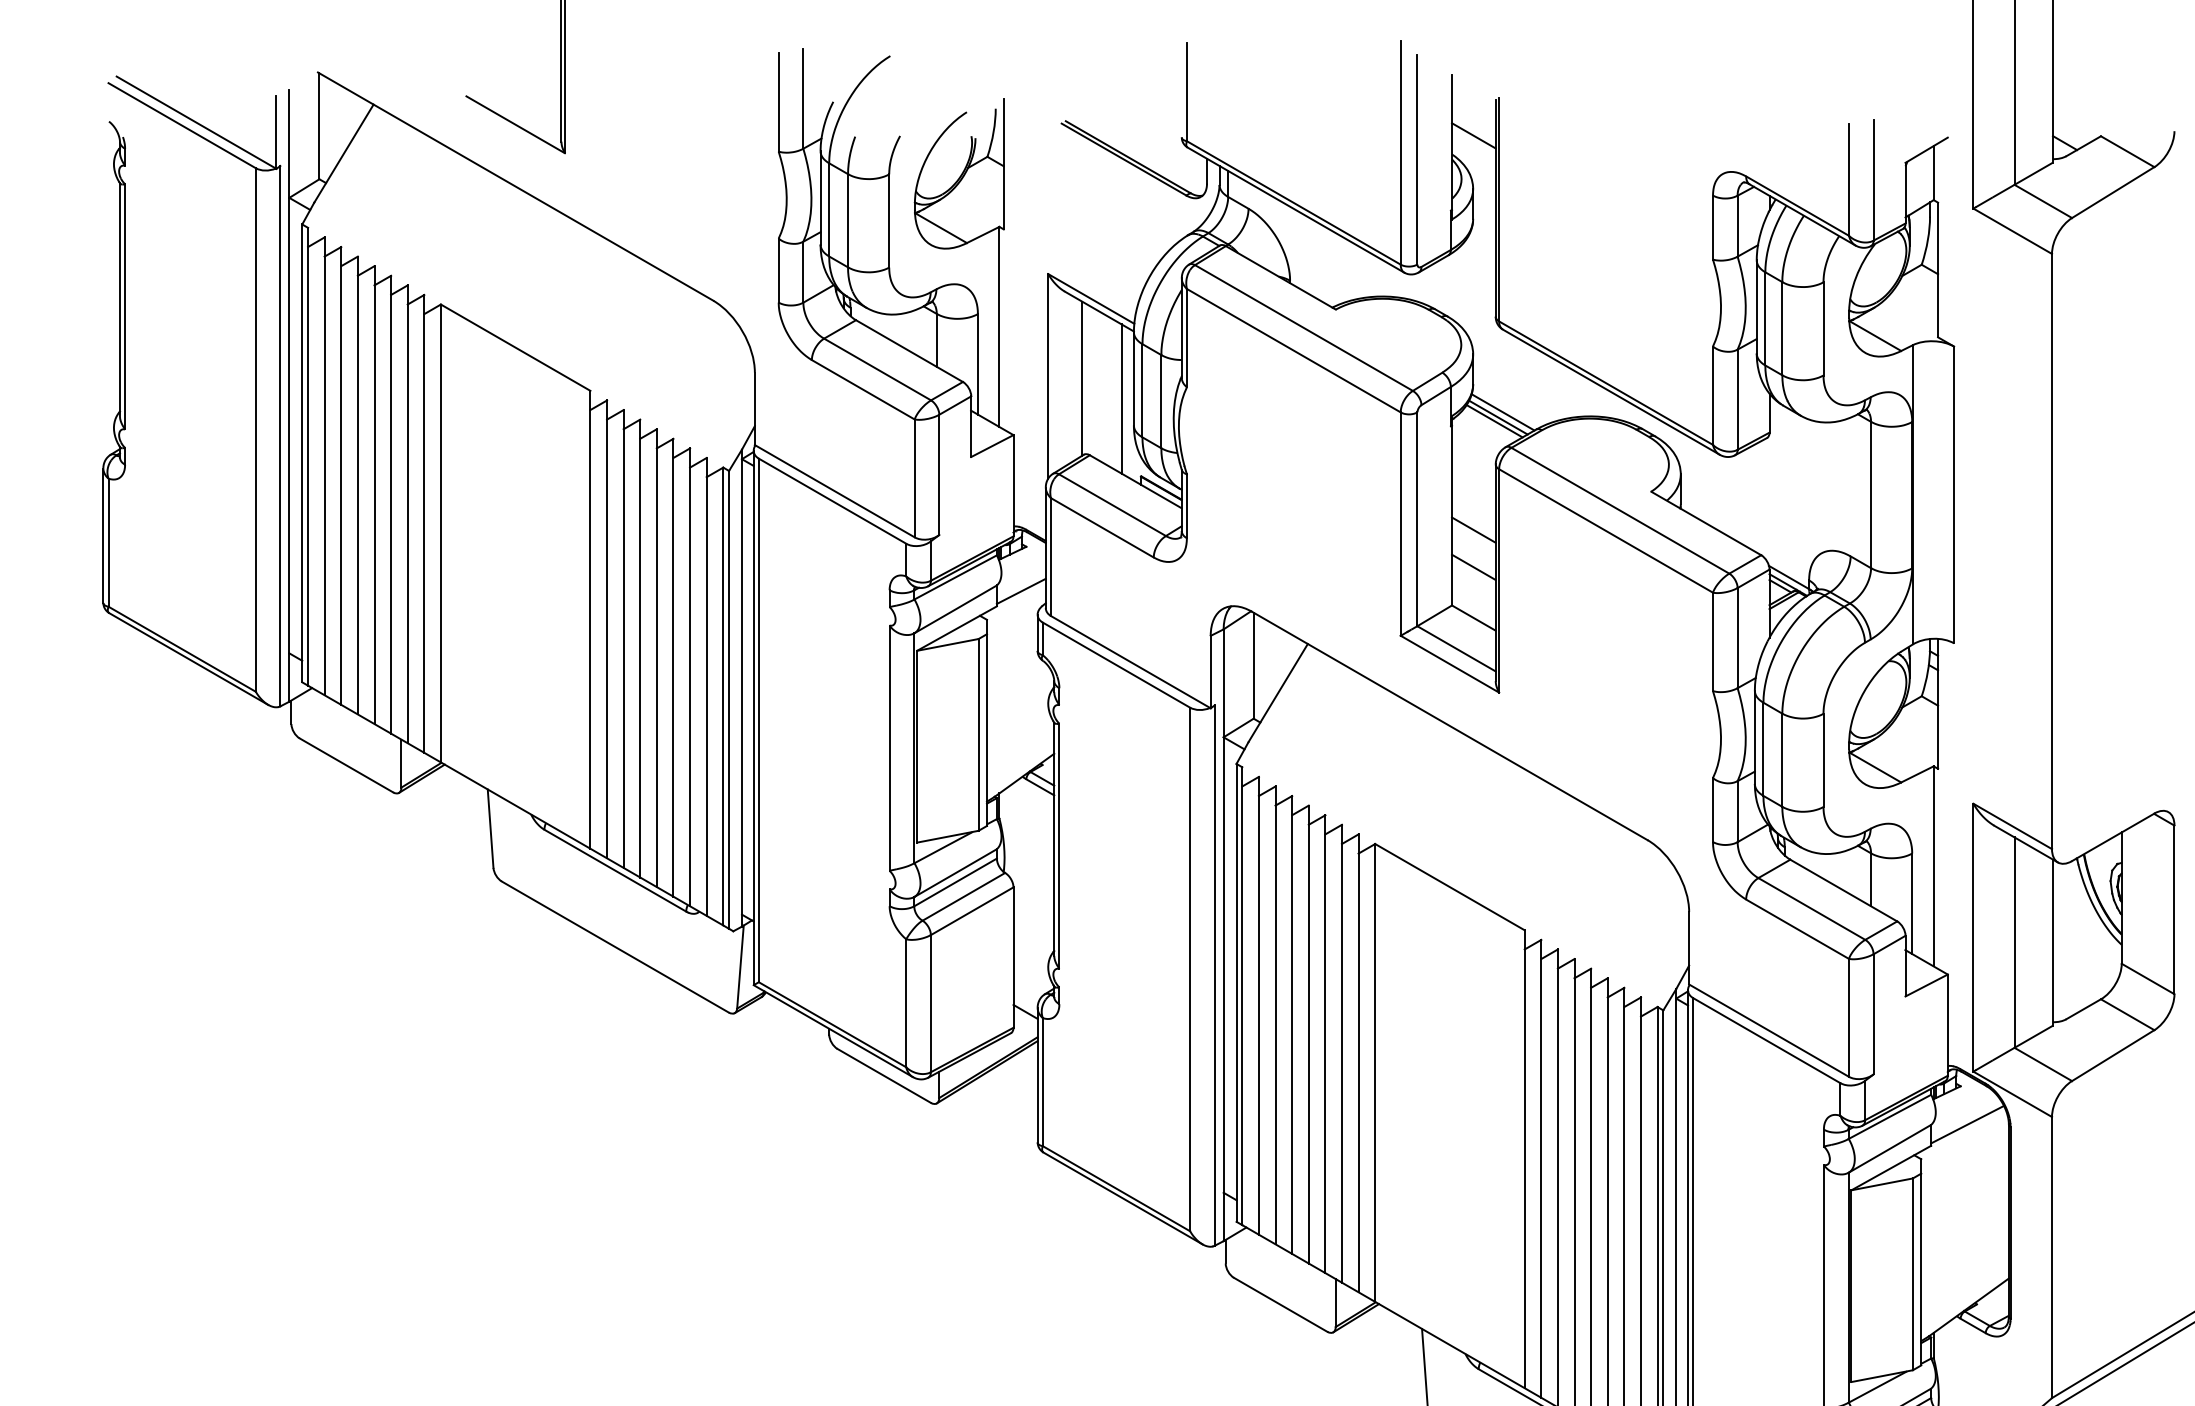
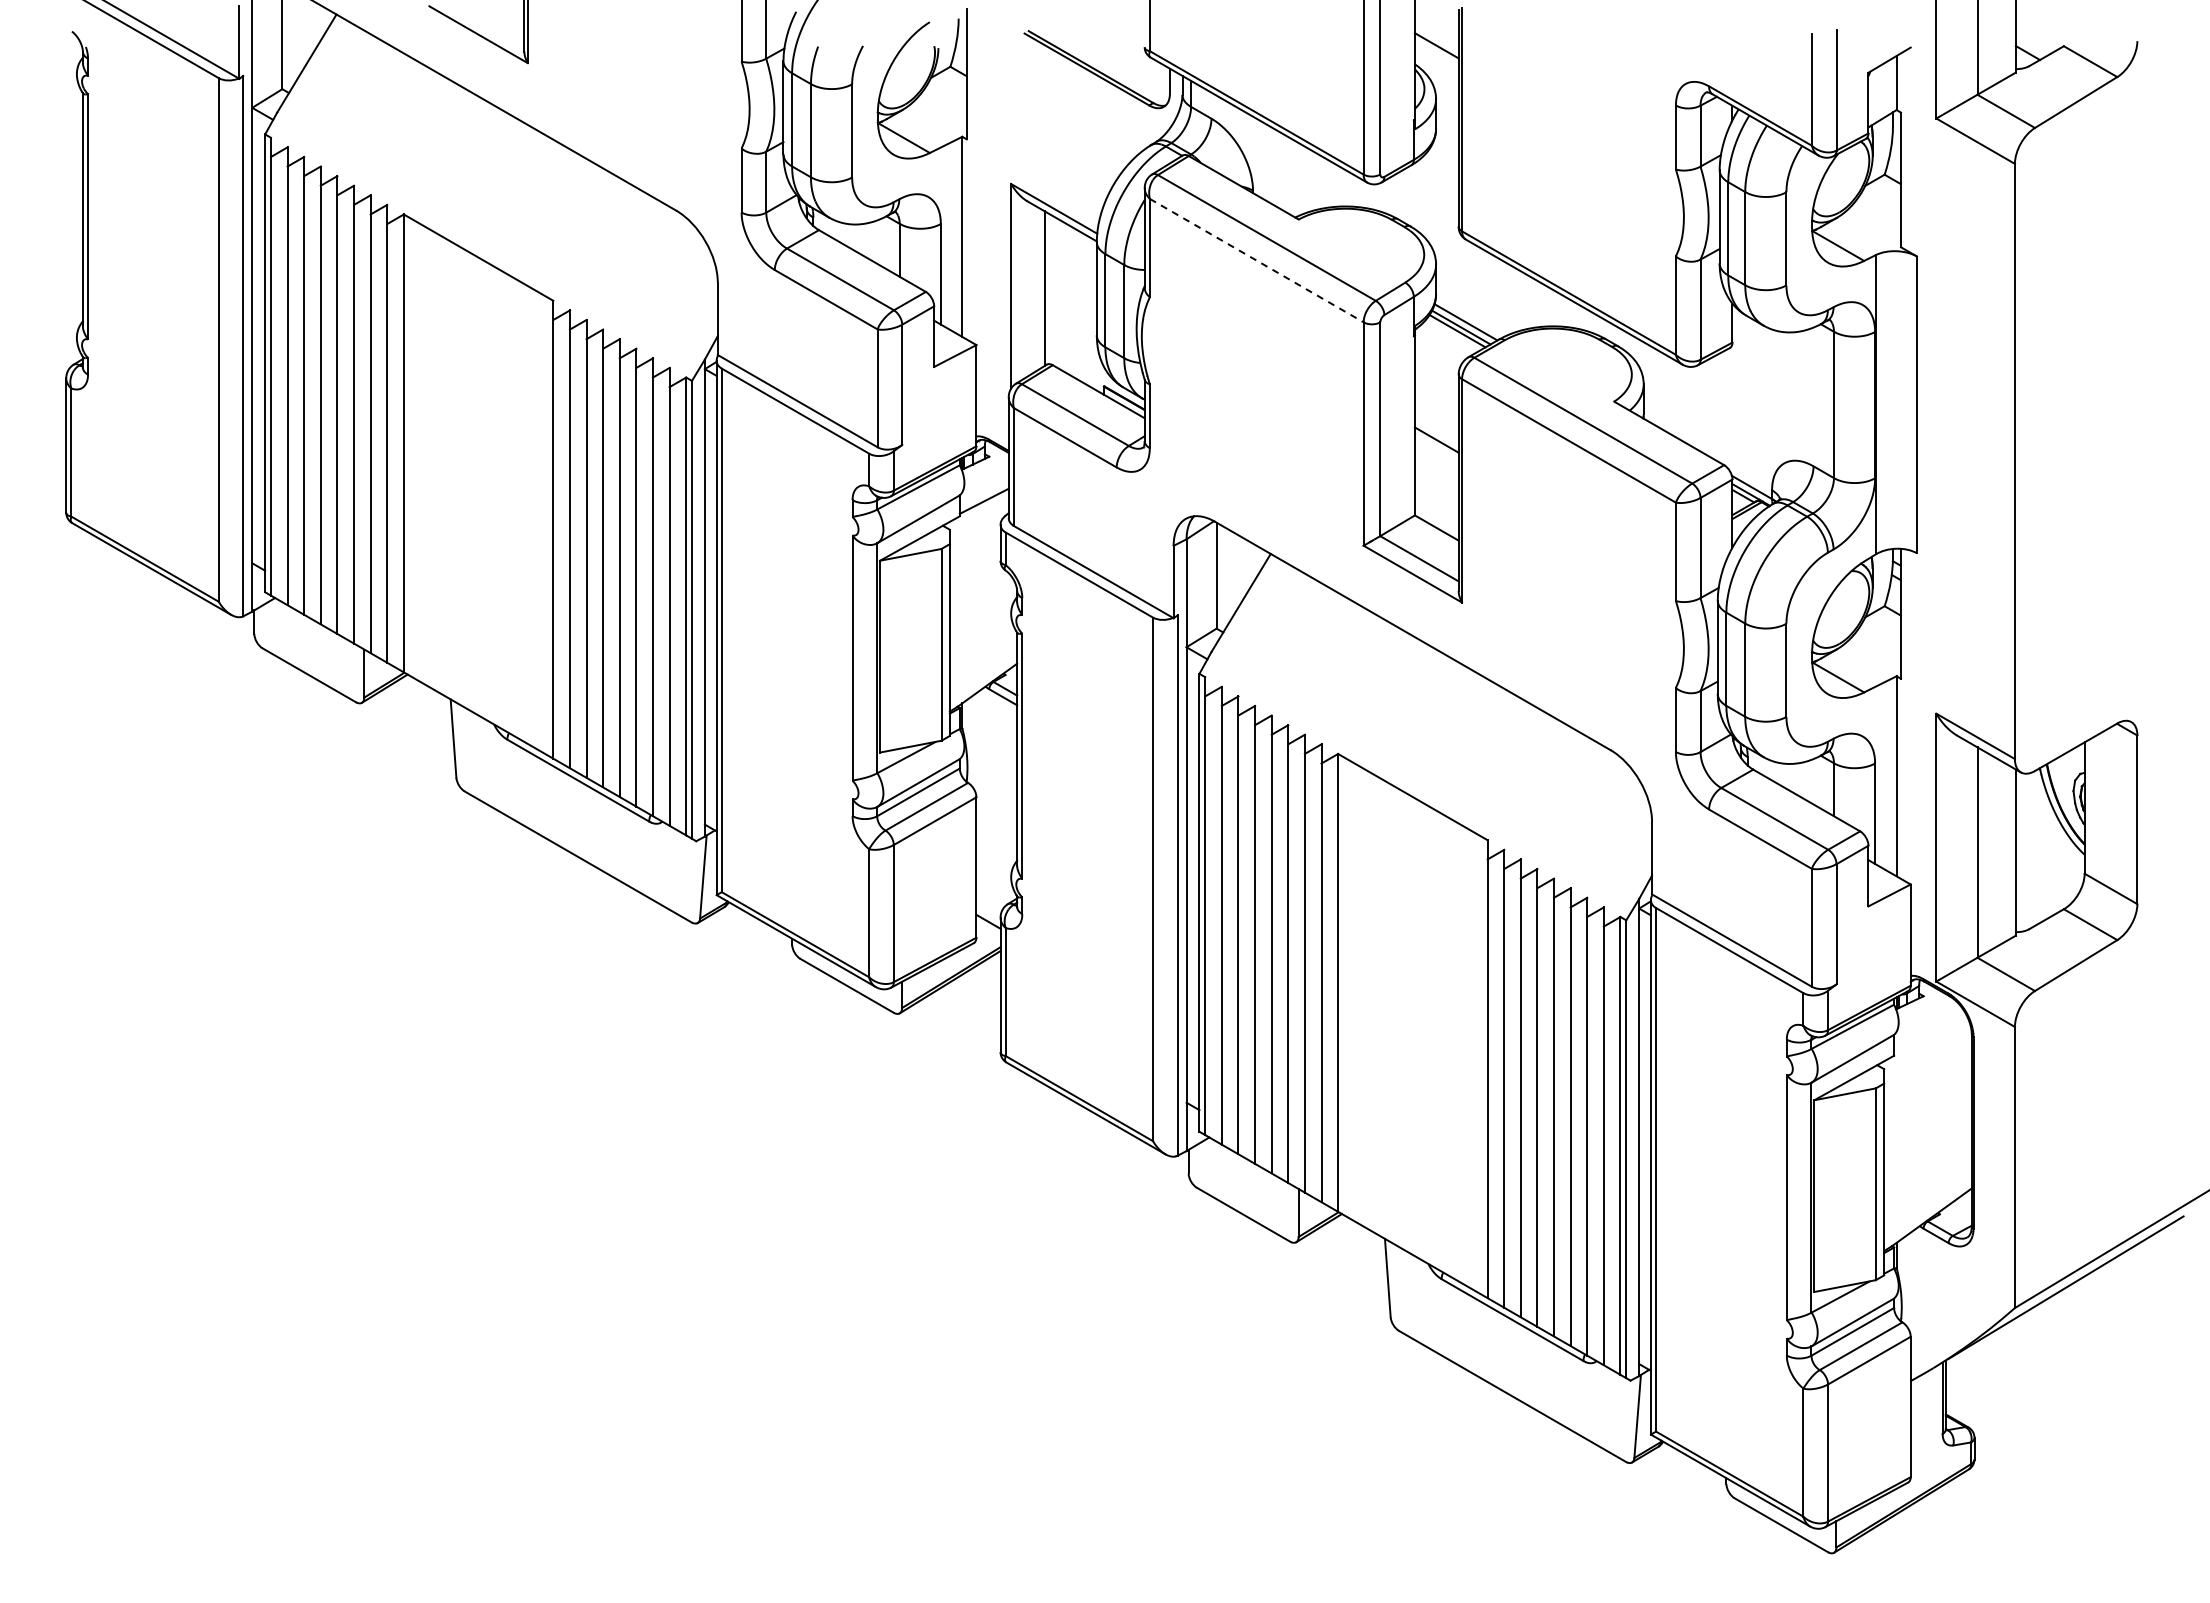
line: (1294, 350) -> (1257, 260), solid -> dashed
line: (1121, 398) -> (1084, 308), removed
line: (1473, 566) -> (1436, 476), removed
line: (1967, 1124) -> (1930, 1034), removed

